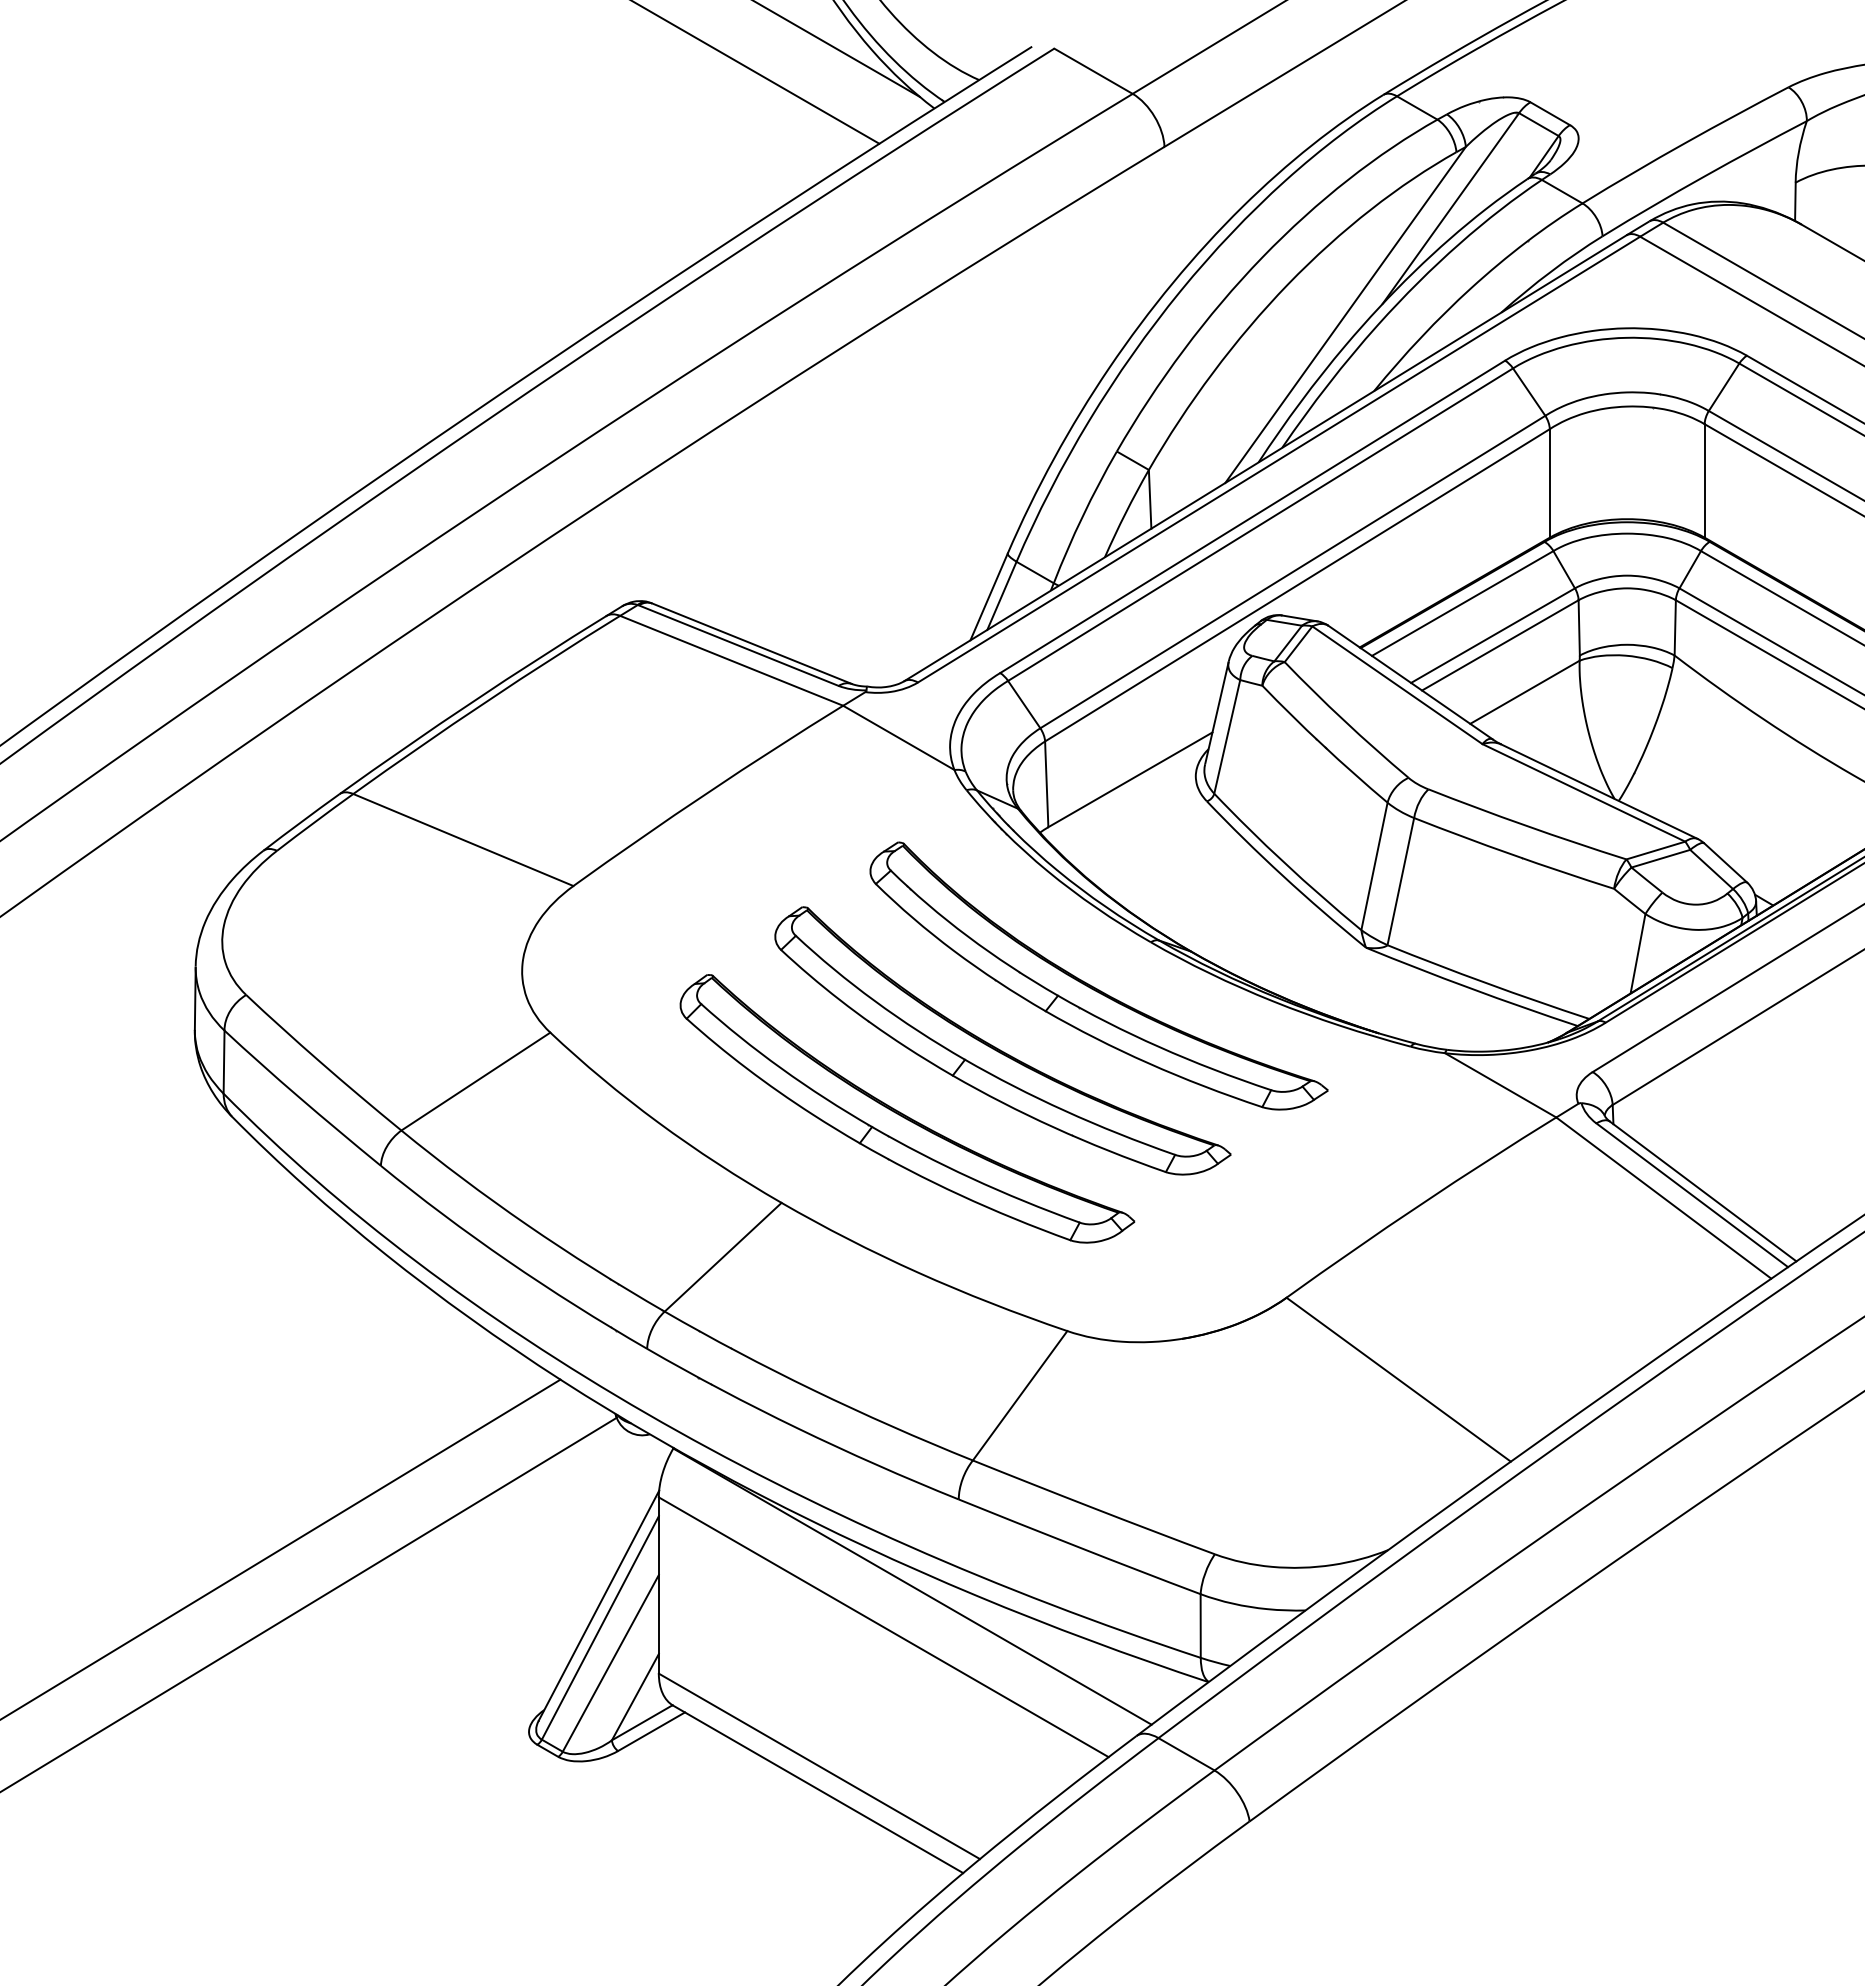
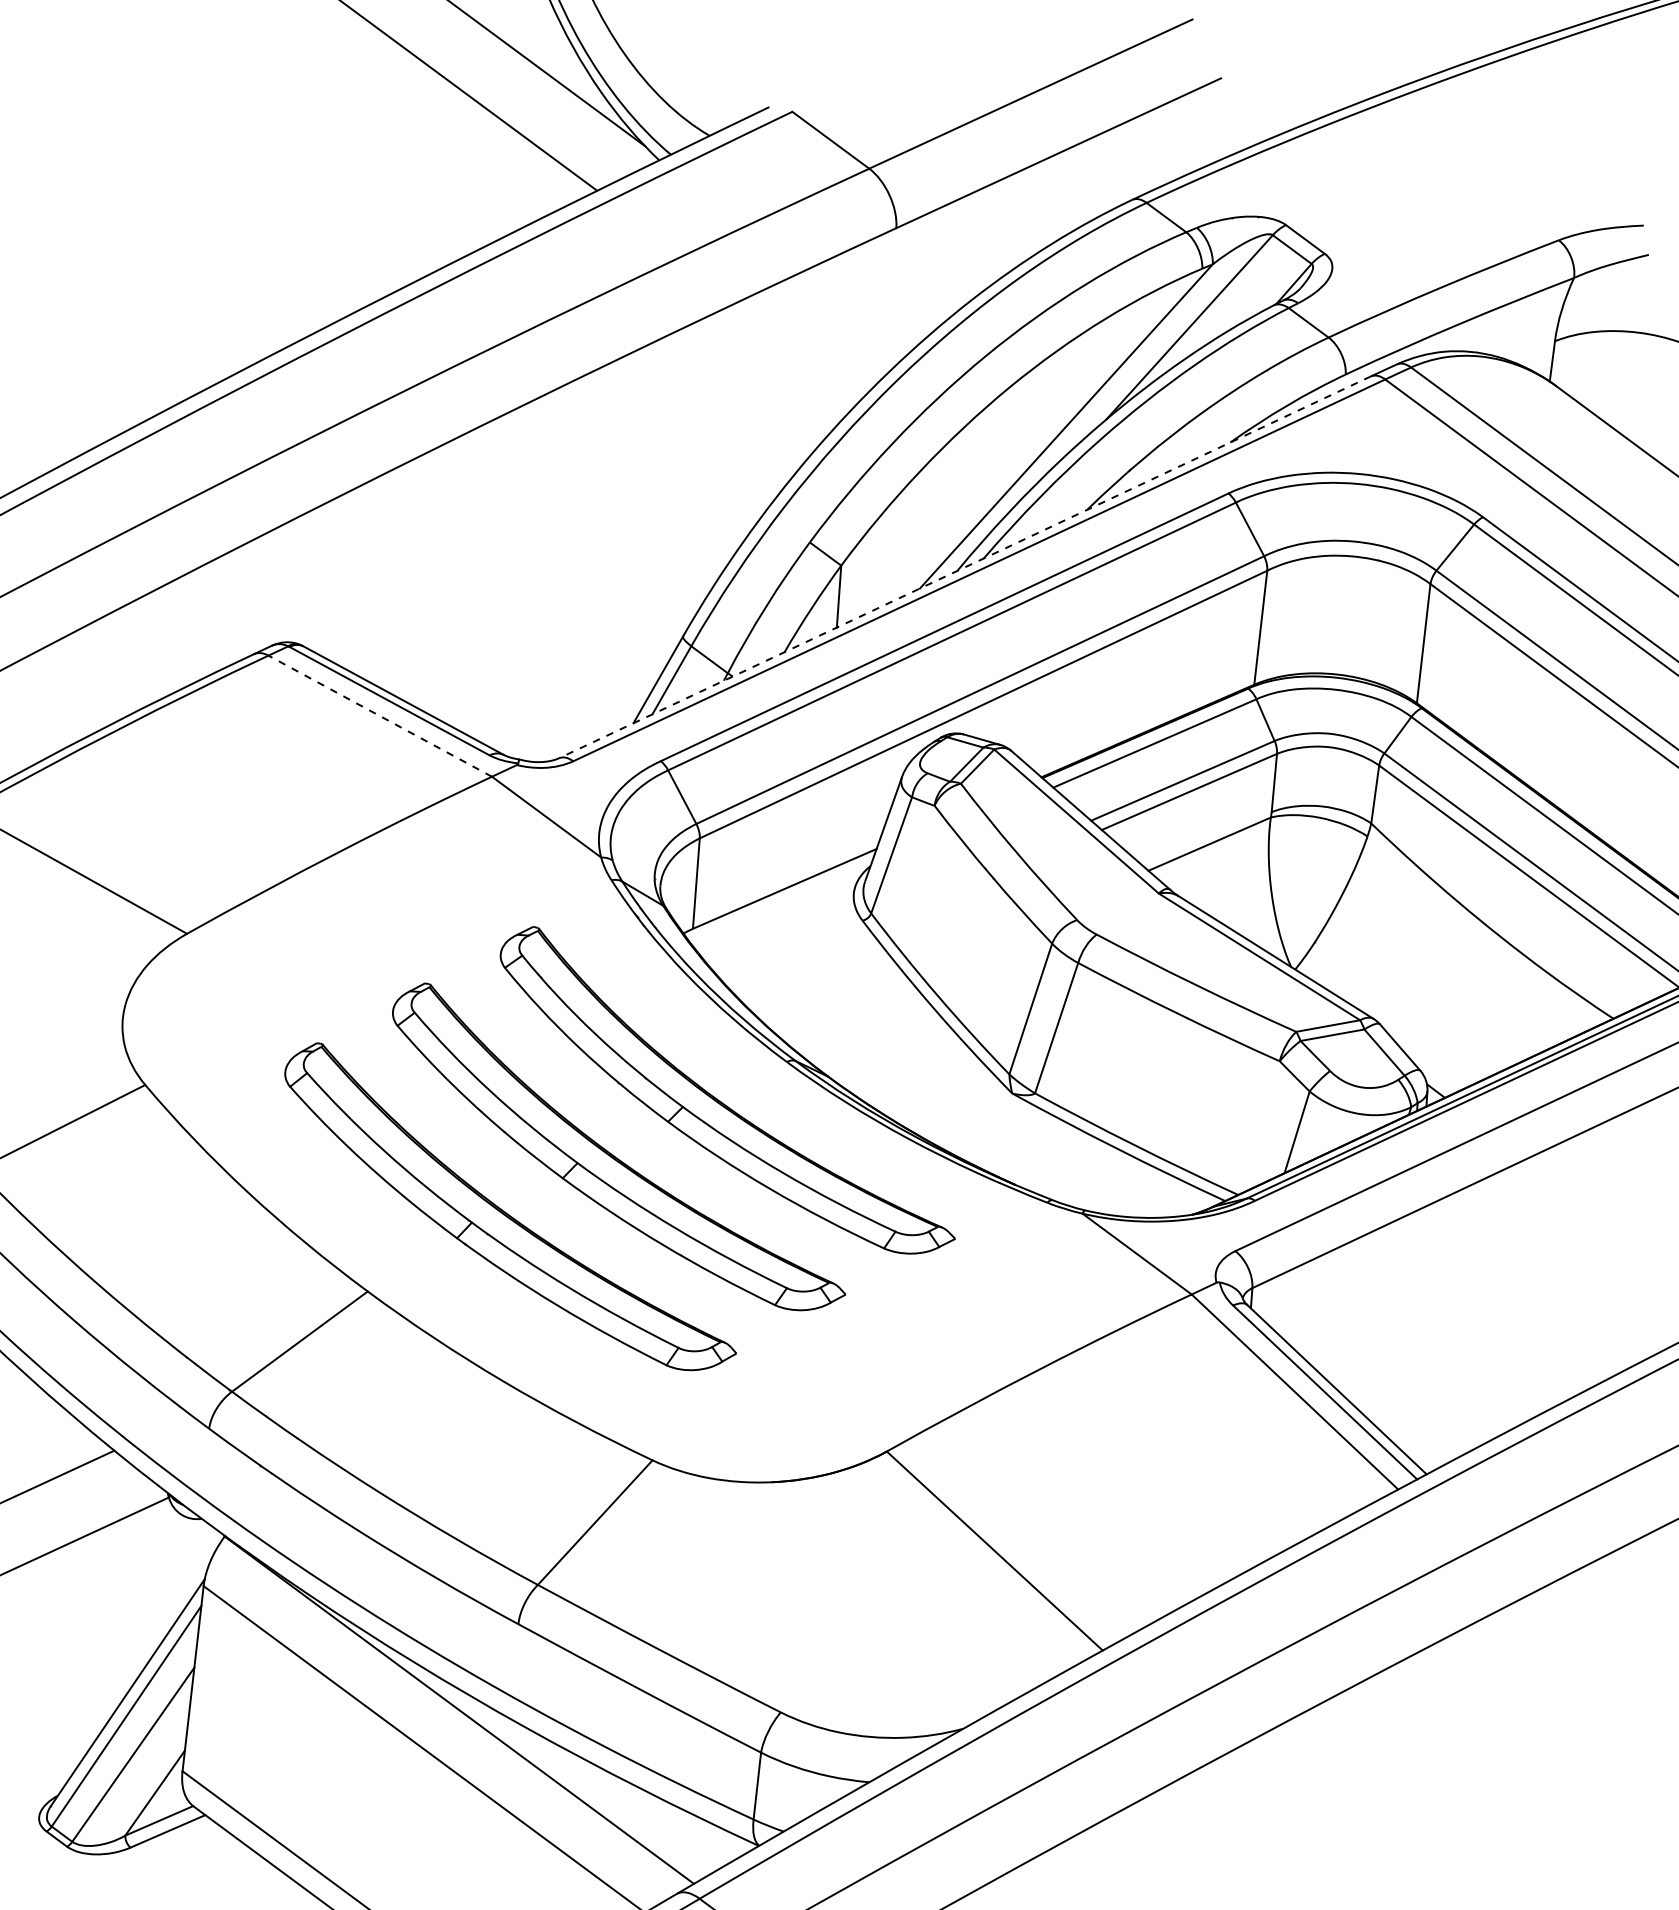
line: (1264, 458) -> (964, 567), solid -> dashed
line: (731, 660) -> (380, 715), solid -> dashed

